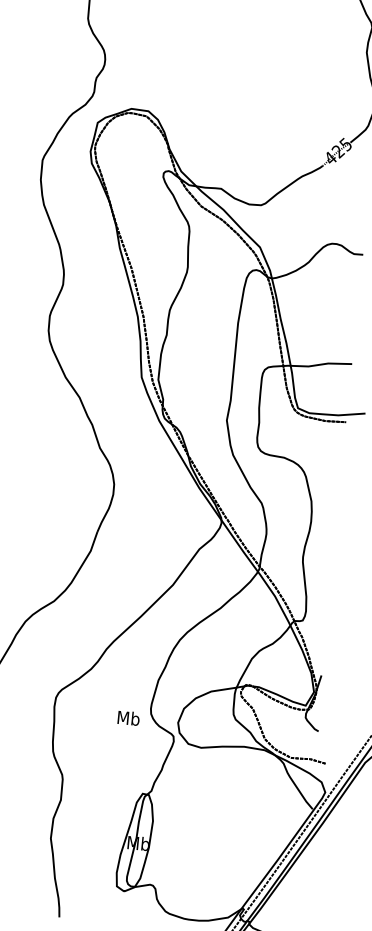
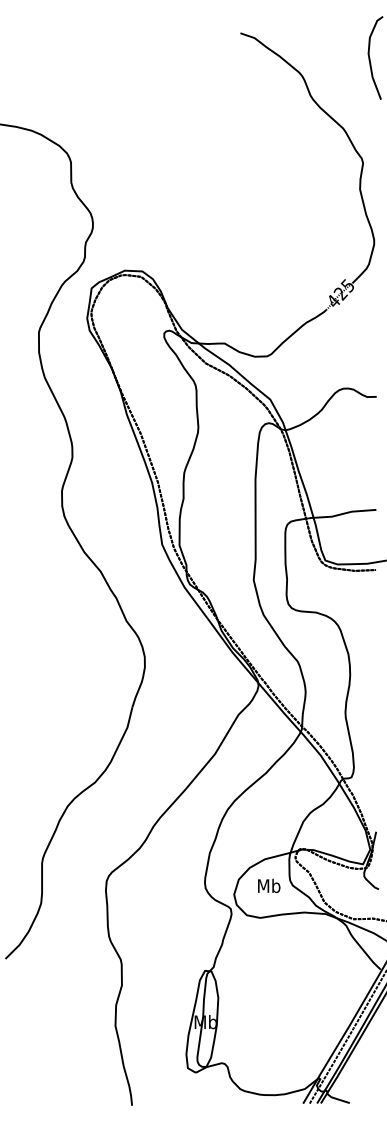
text: (129, 717) -> (269, 885), moved

